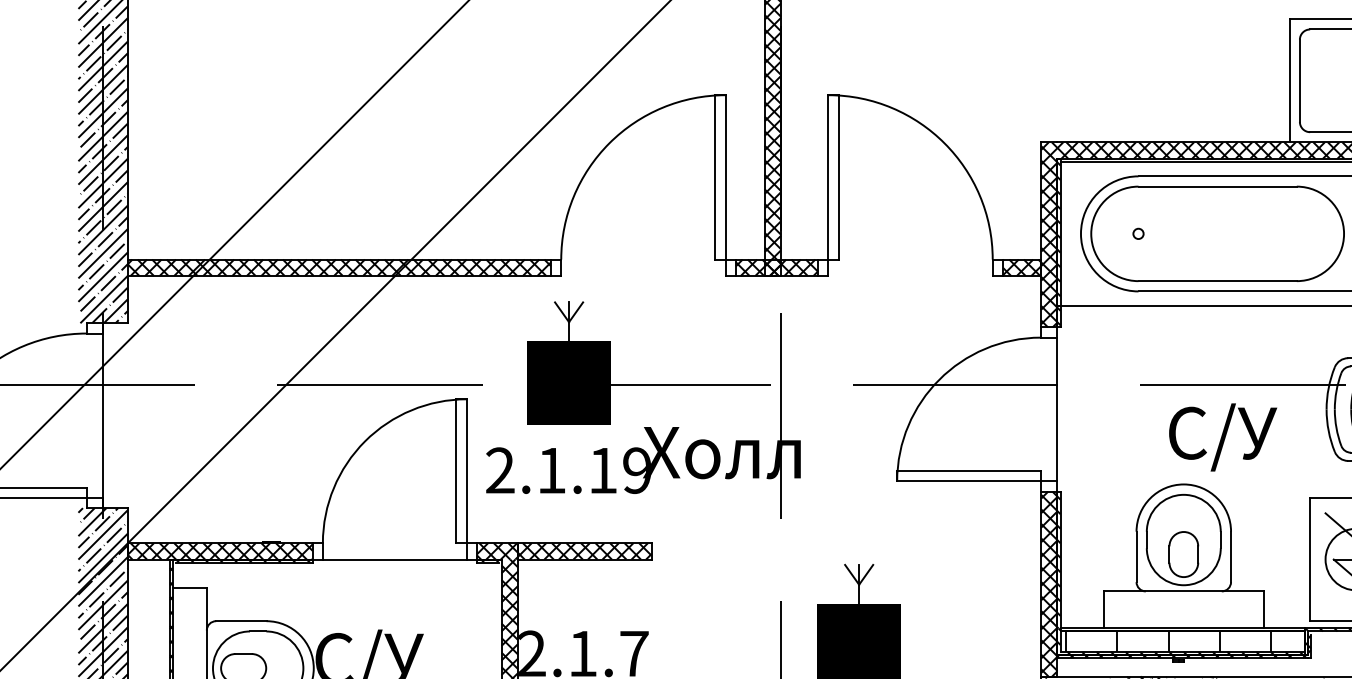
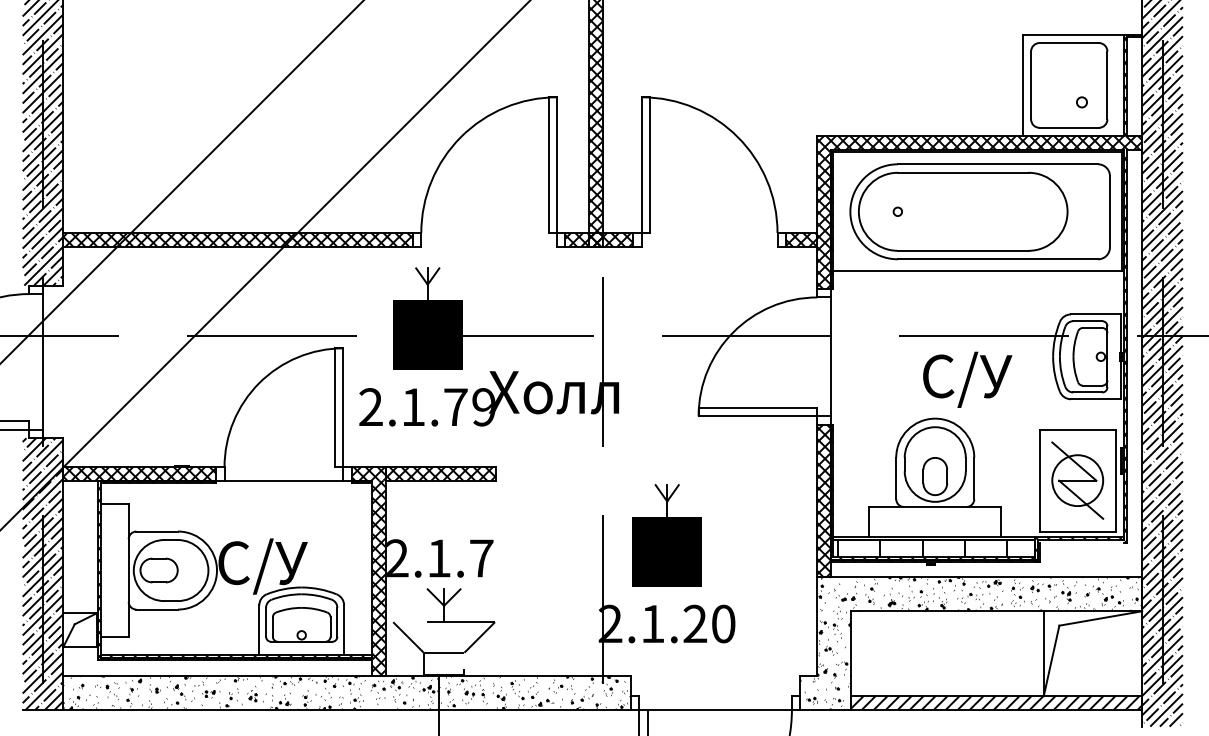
text: (602, 469) -> (455, 406), 2.1.19 -> 2.1.79

